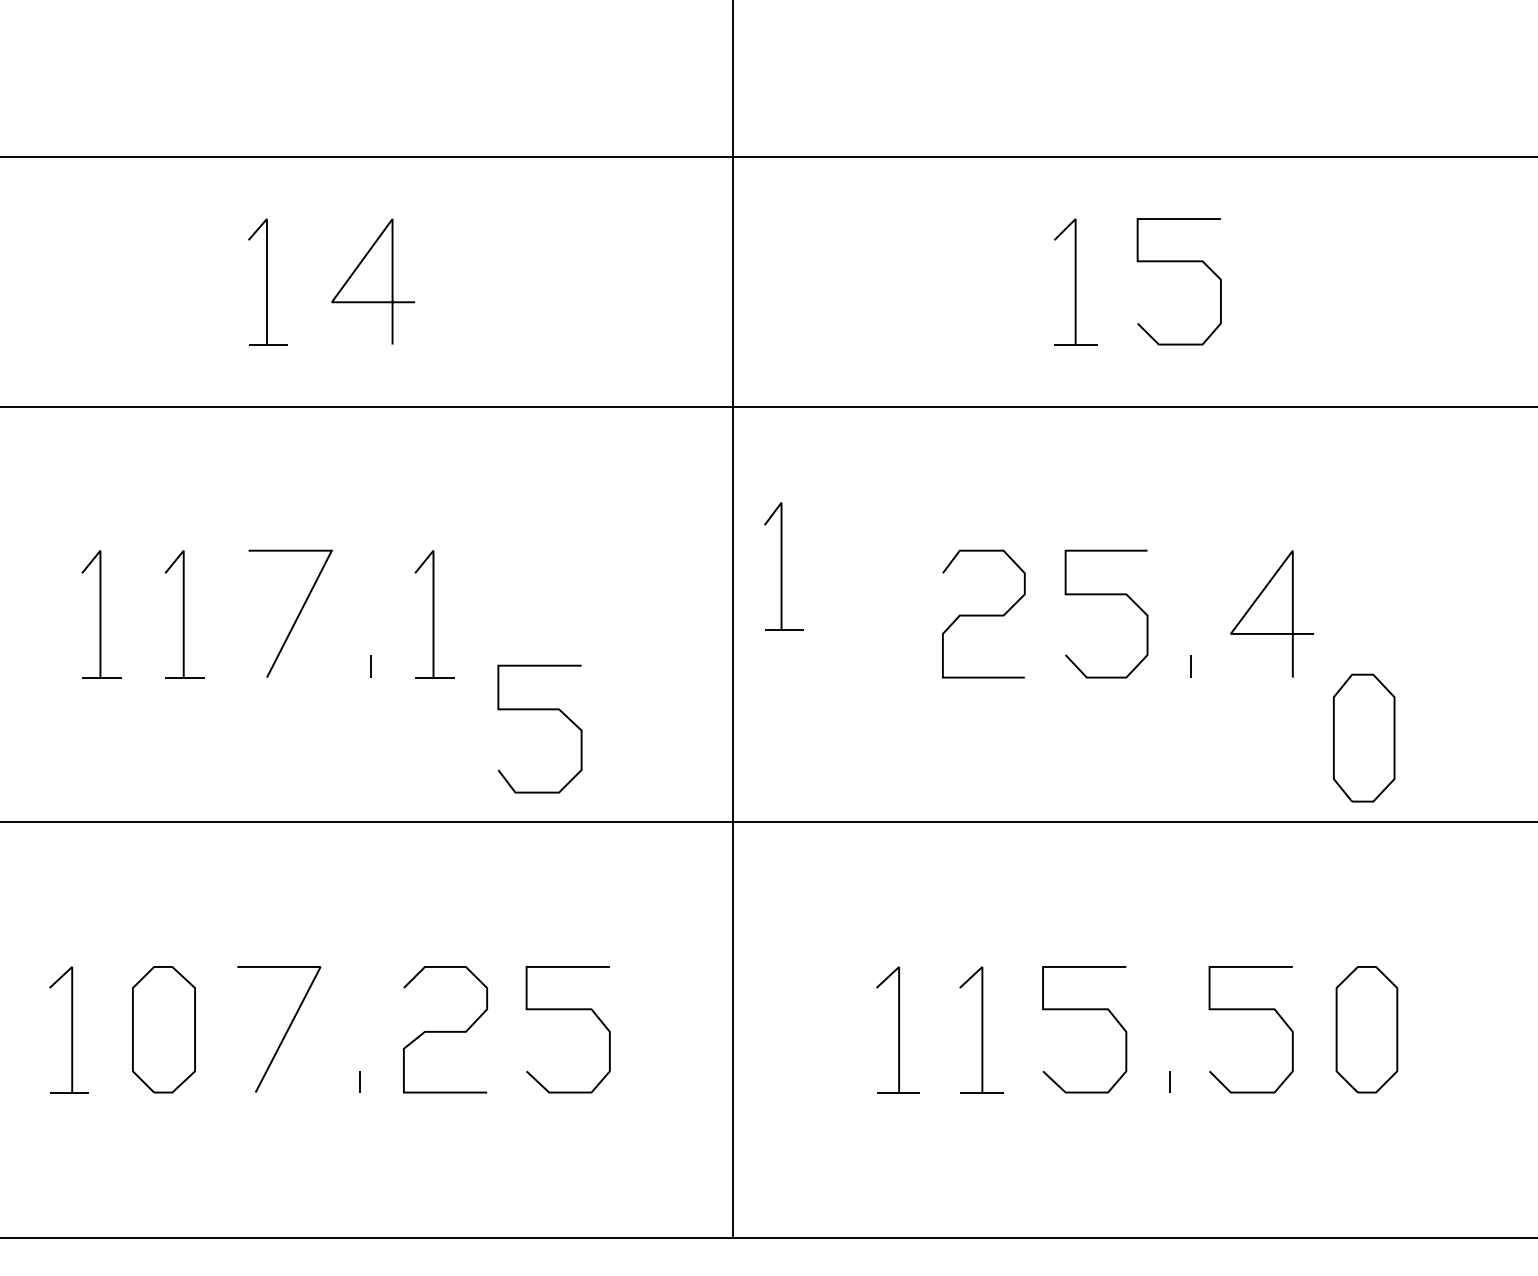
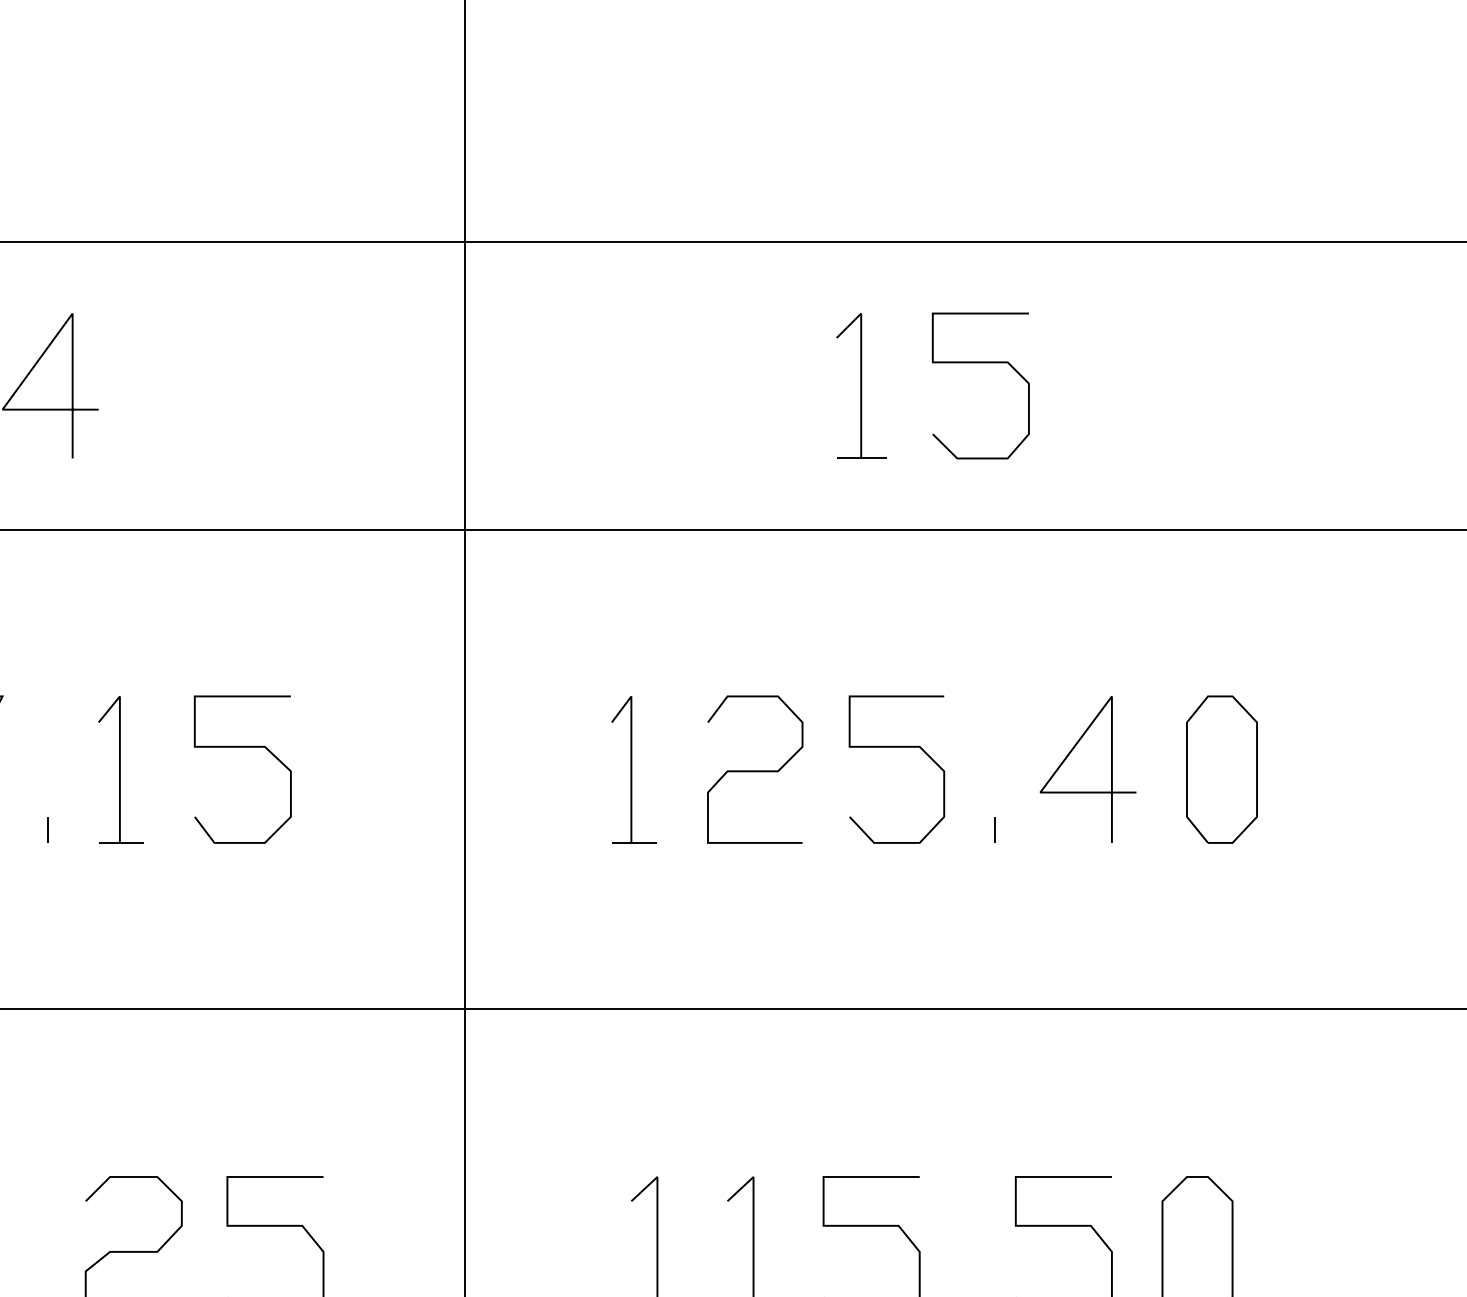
part: (783, 566) -> (633, 770), moved
curve: (539, 710) -> (242, 748), moved
part: (1364, 737) -> (1222, 768), moved

